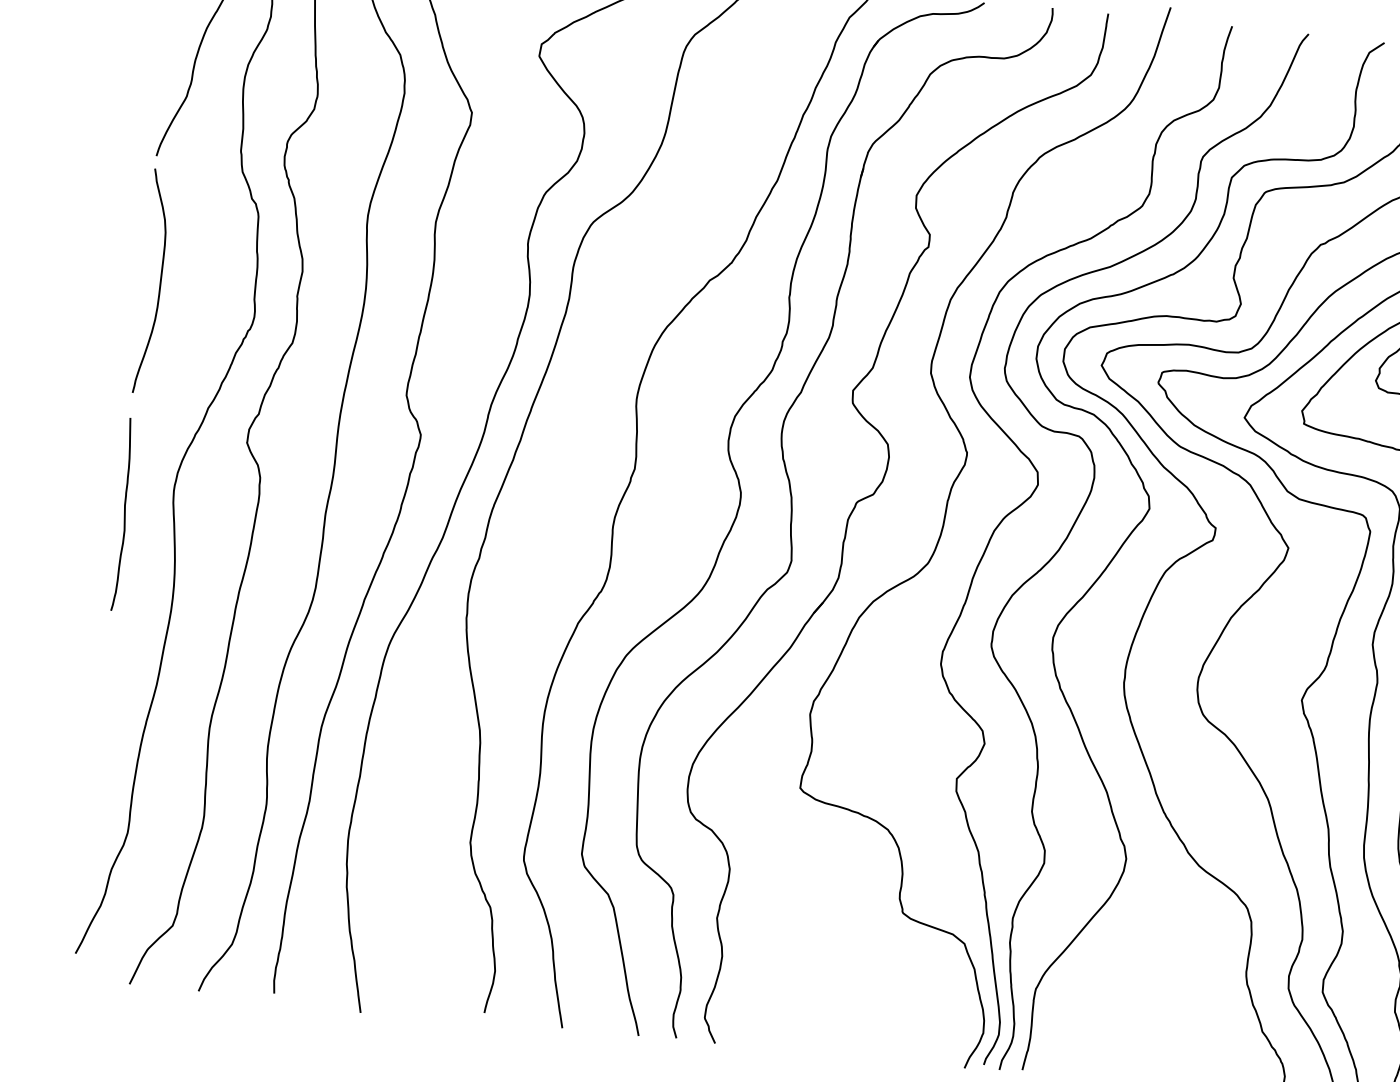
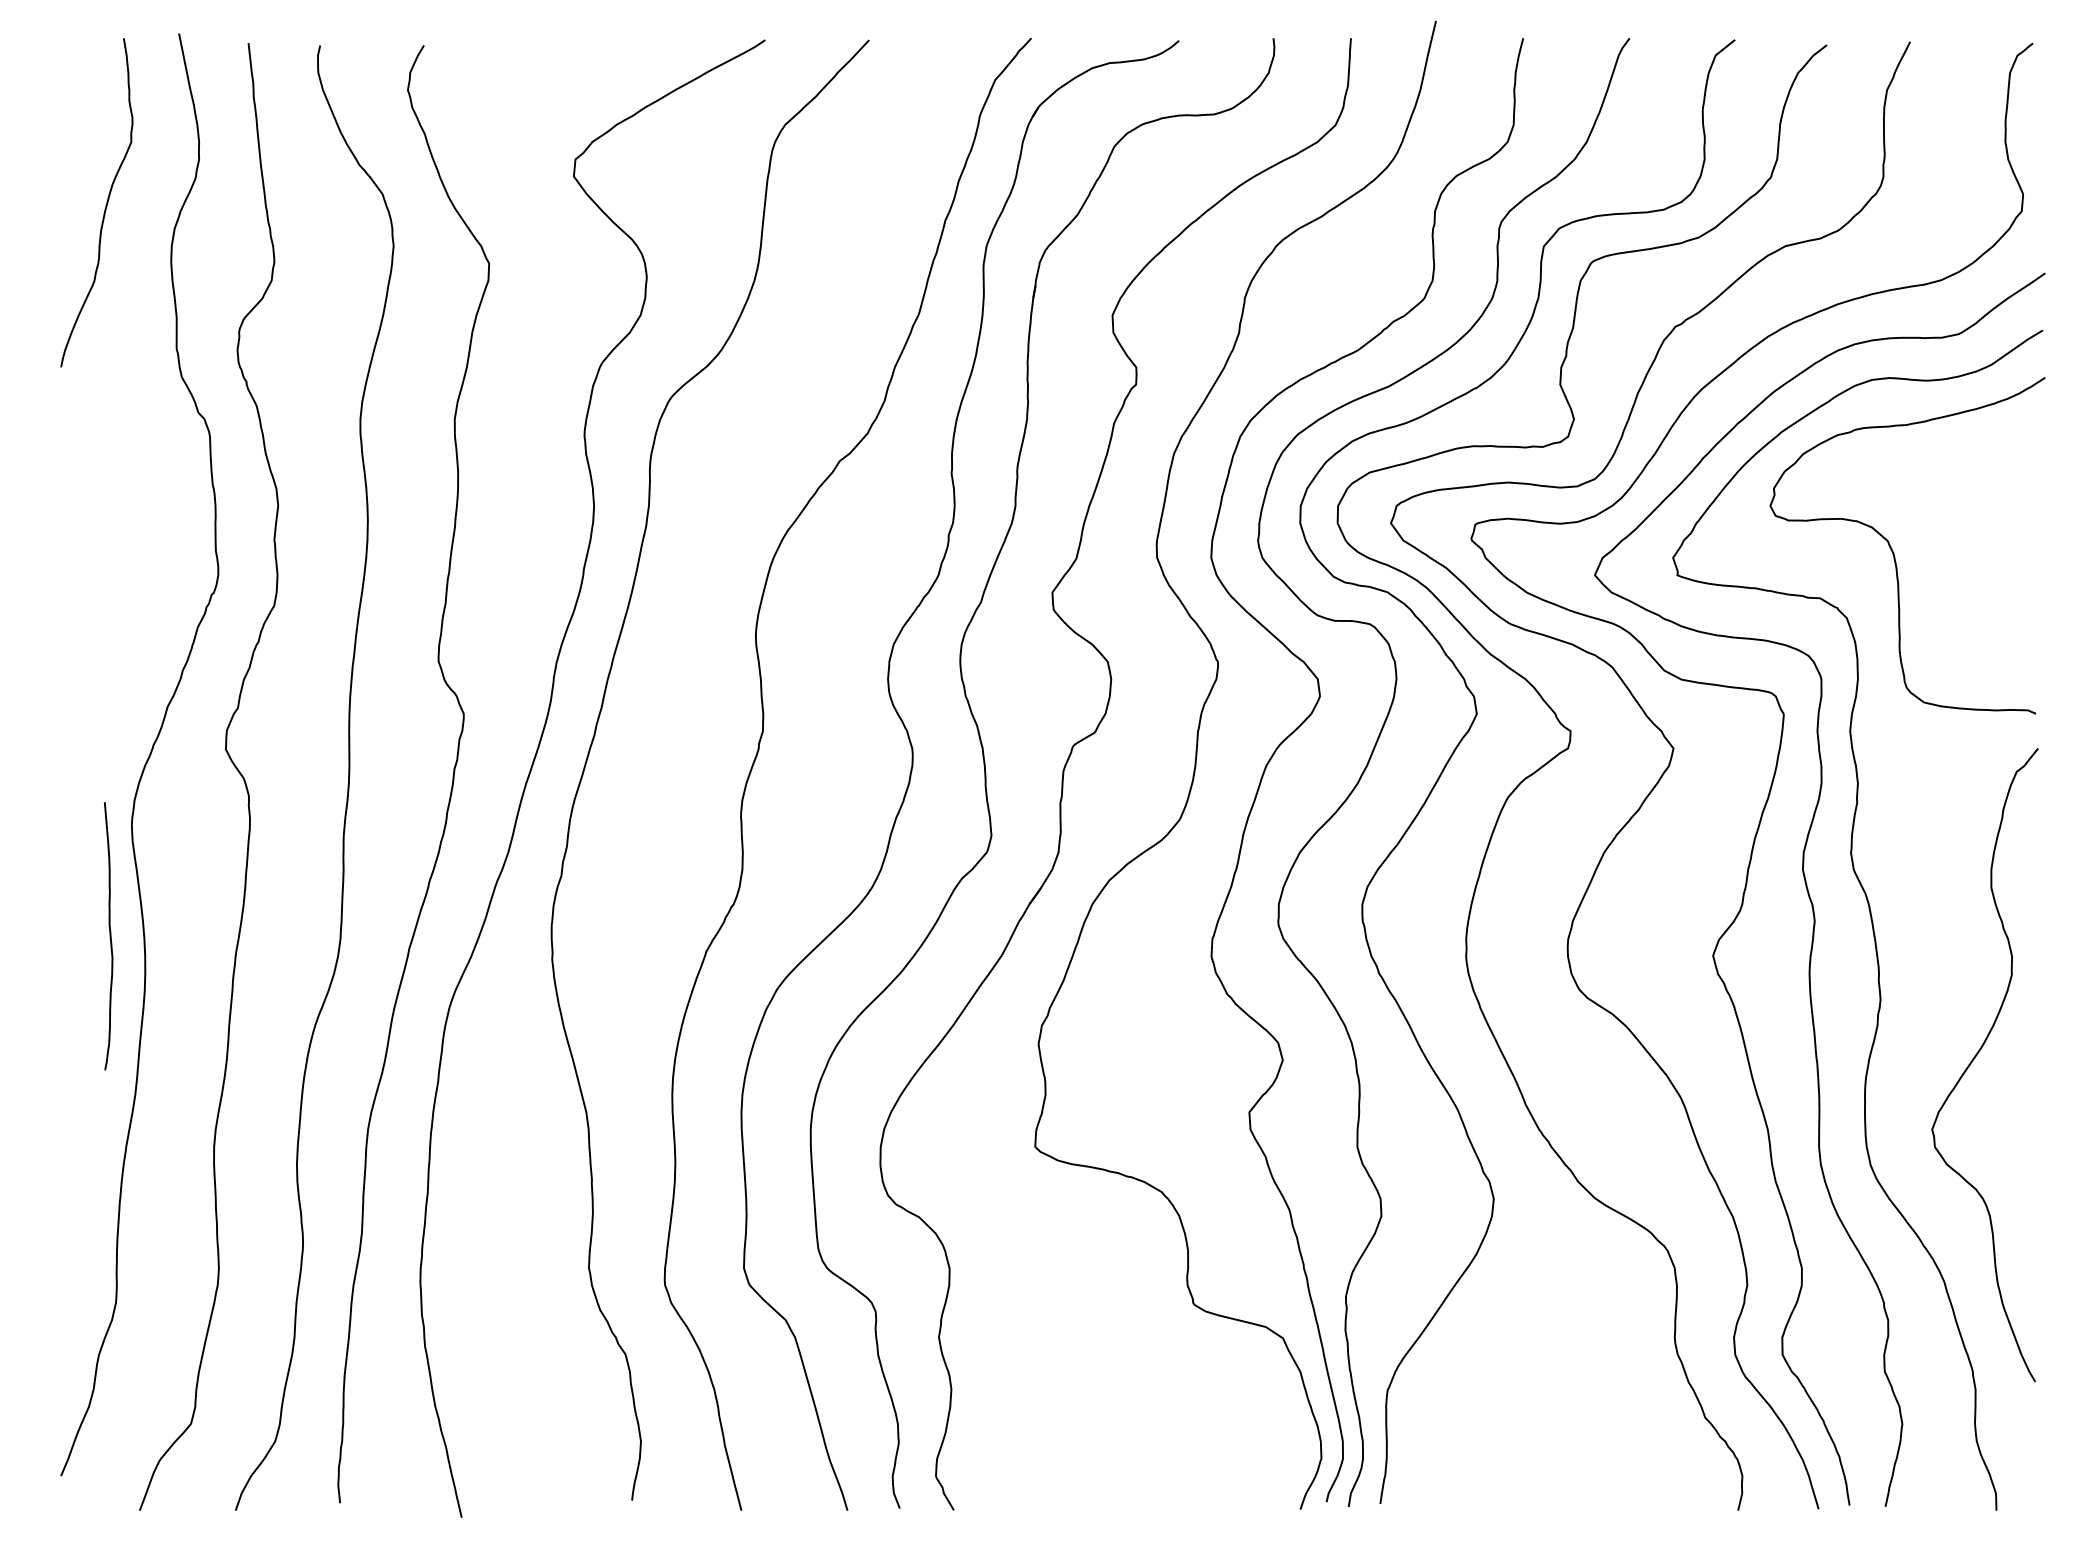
curve: (159, 282) -> (83, 540), removed
curve: (123, 514) -> (109, 936), moved

